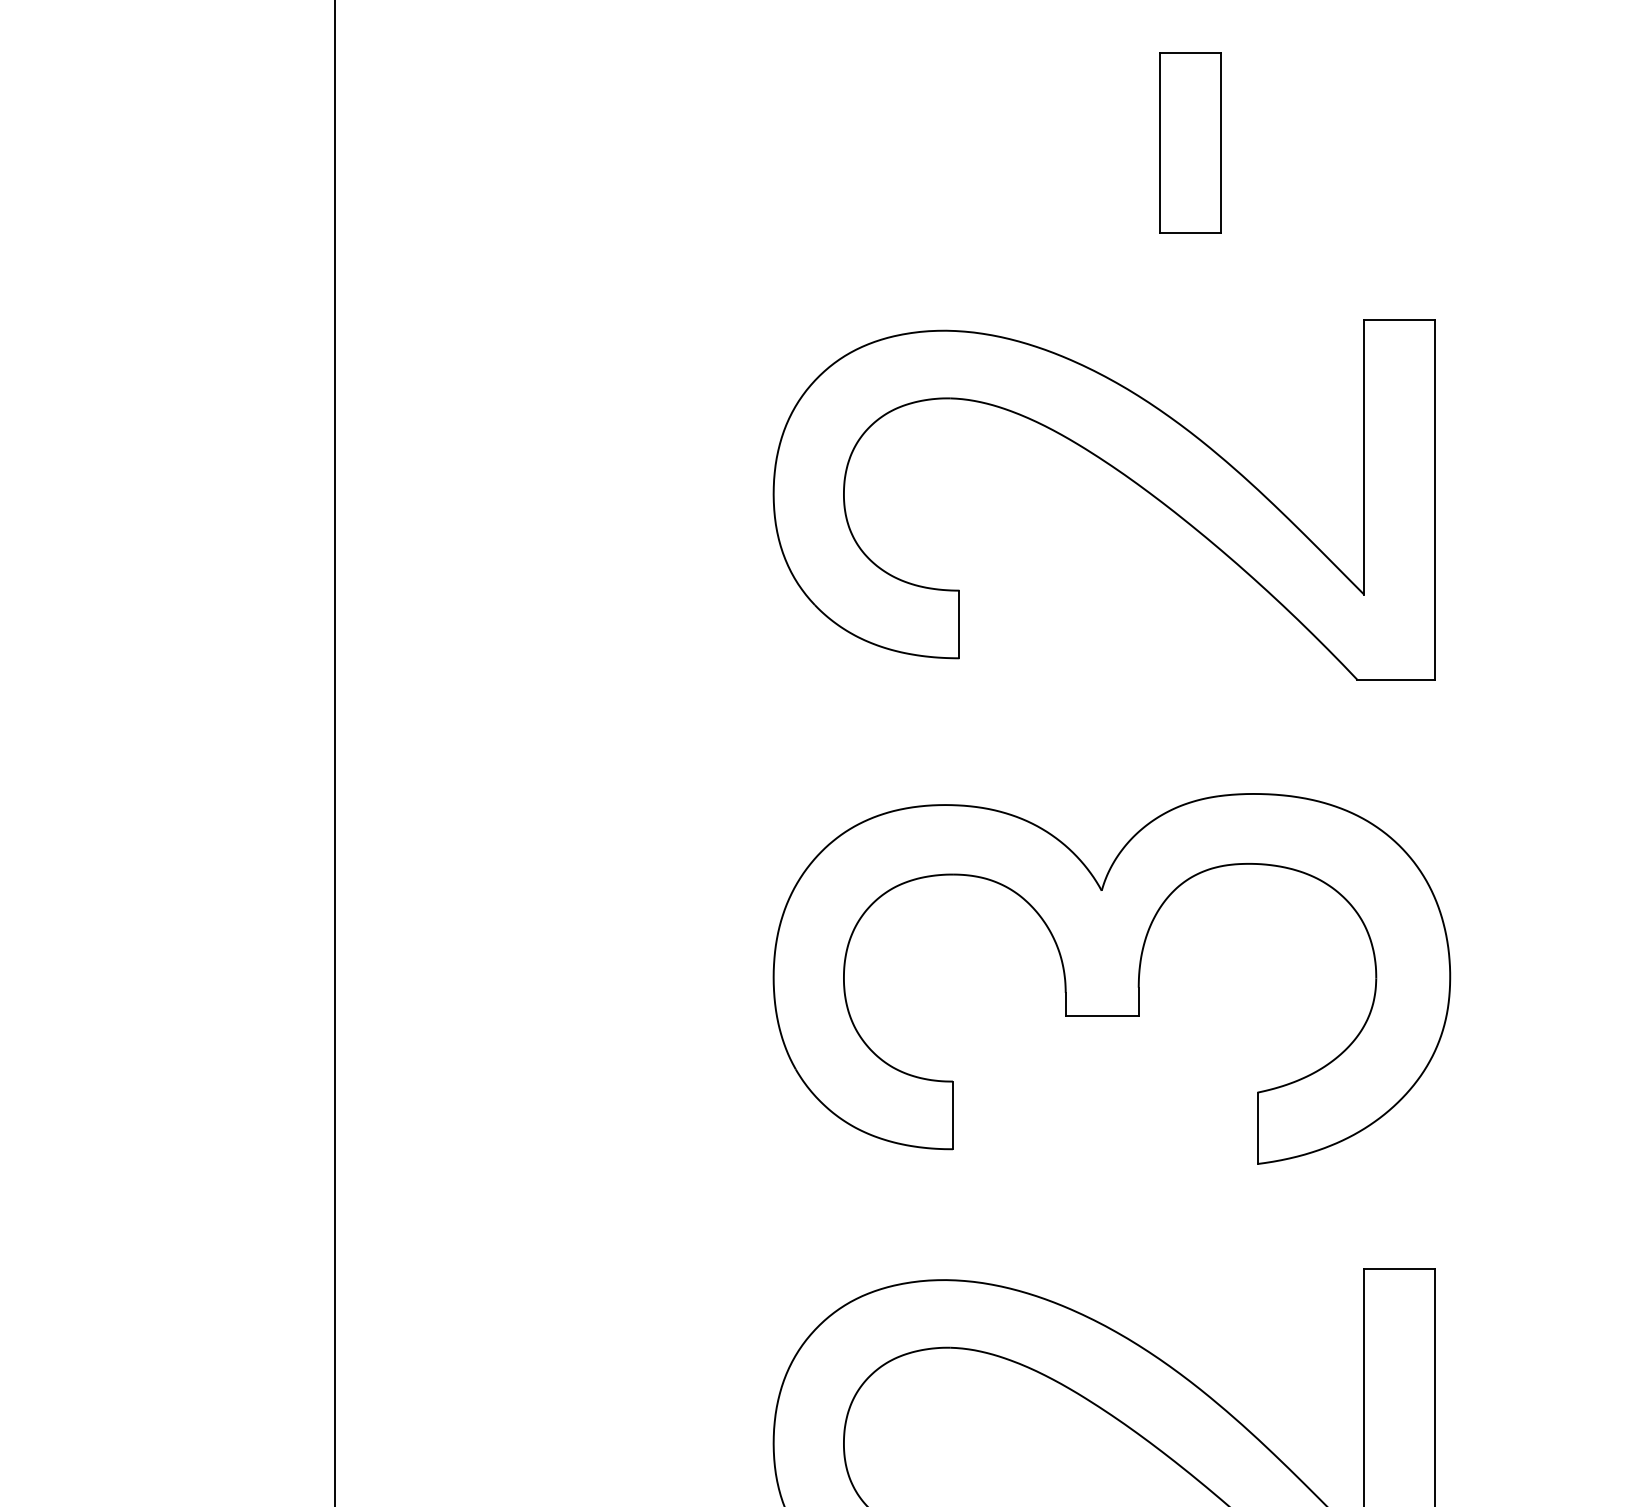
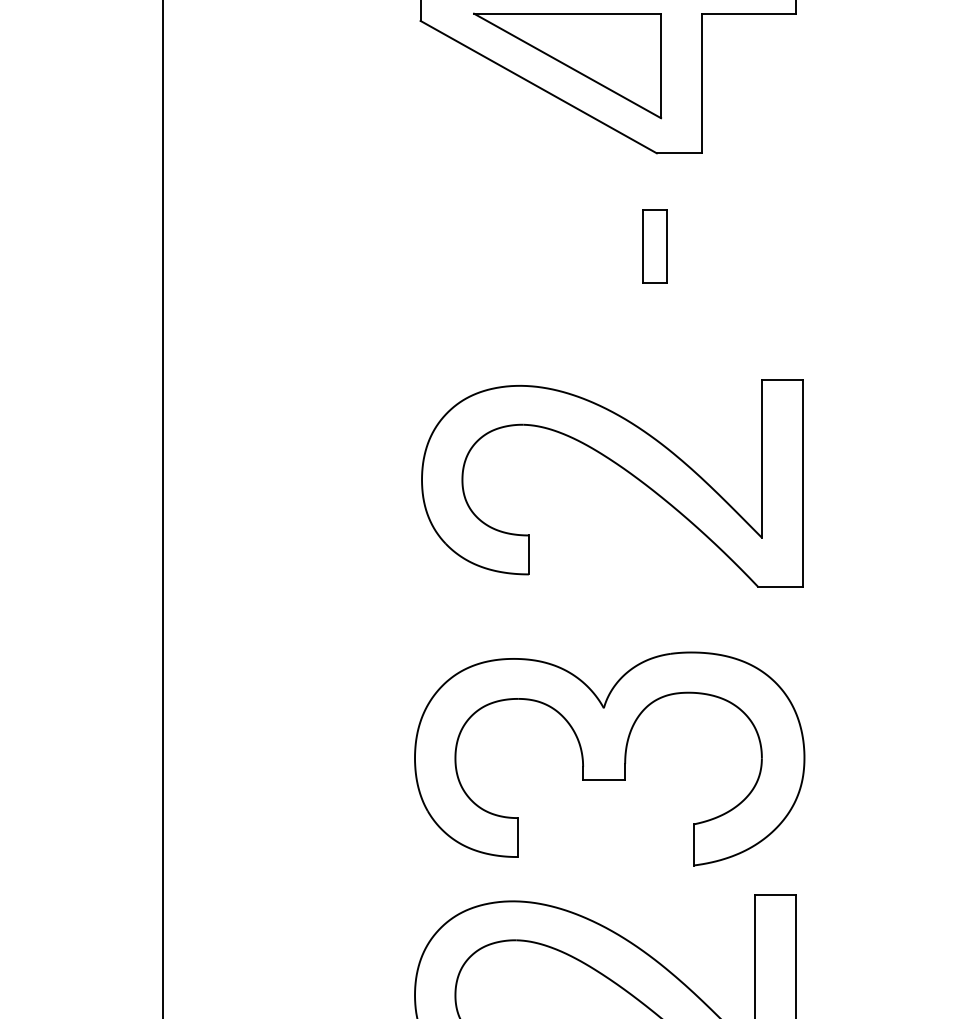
part: (1189, 142) -> (654, 246), size x0.7
part: (1120, 474) -> (621, 468), moved
part: (1111, 978) -> (609, 758), moved

